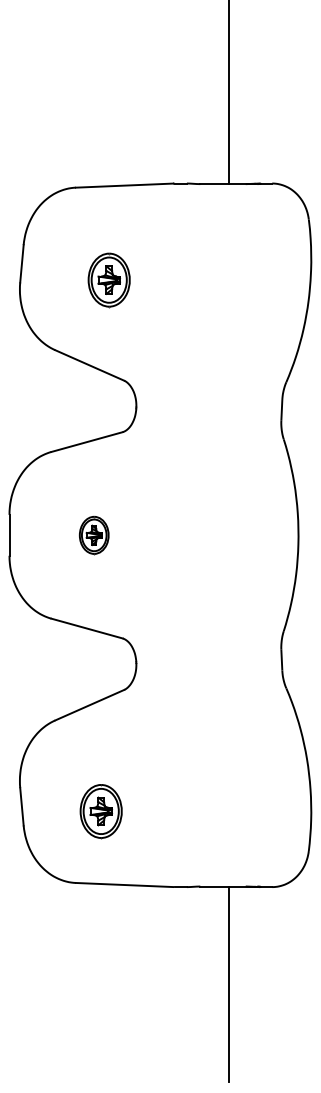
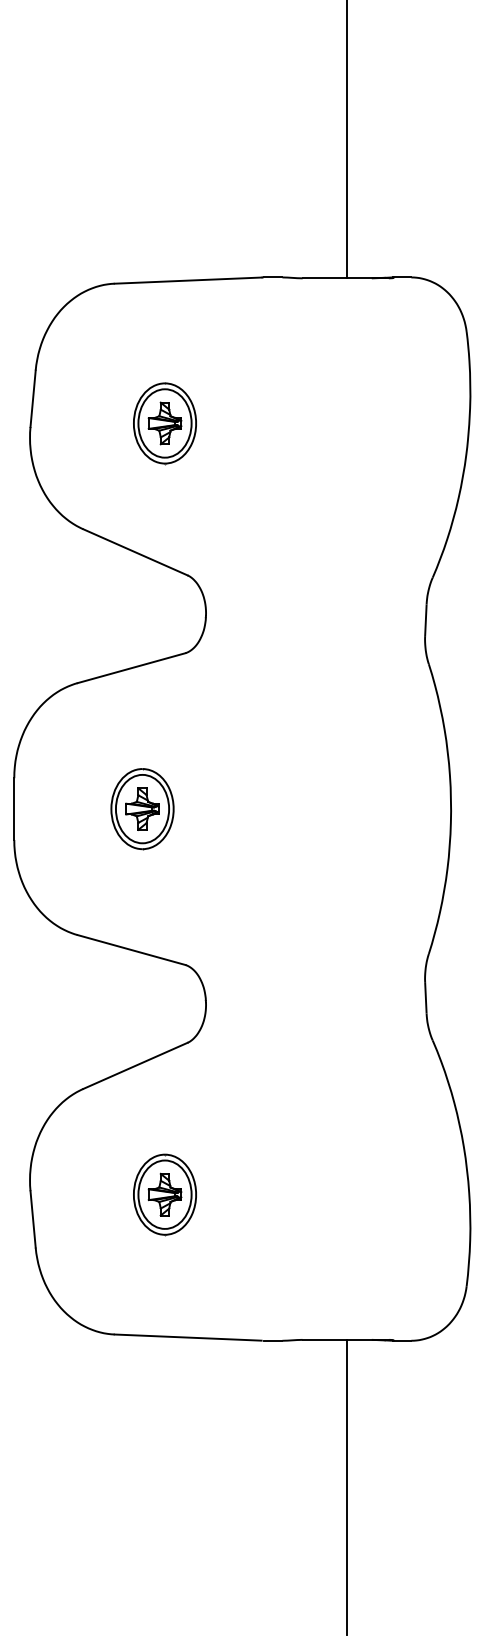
part: (93, 535) -> (141, 809), size x1.43
part: (100, 811) -> (163, 1194), moved

